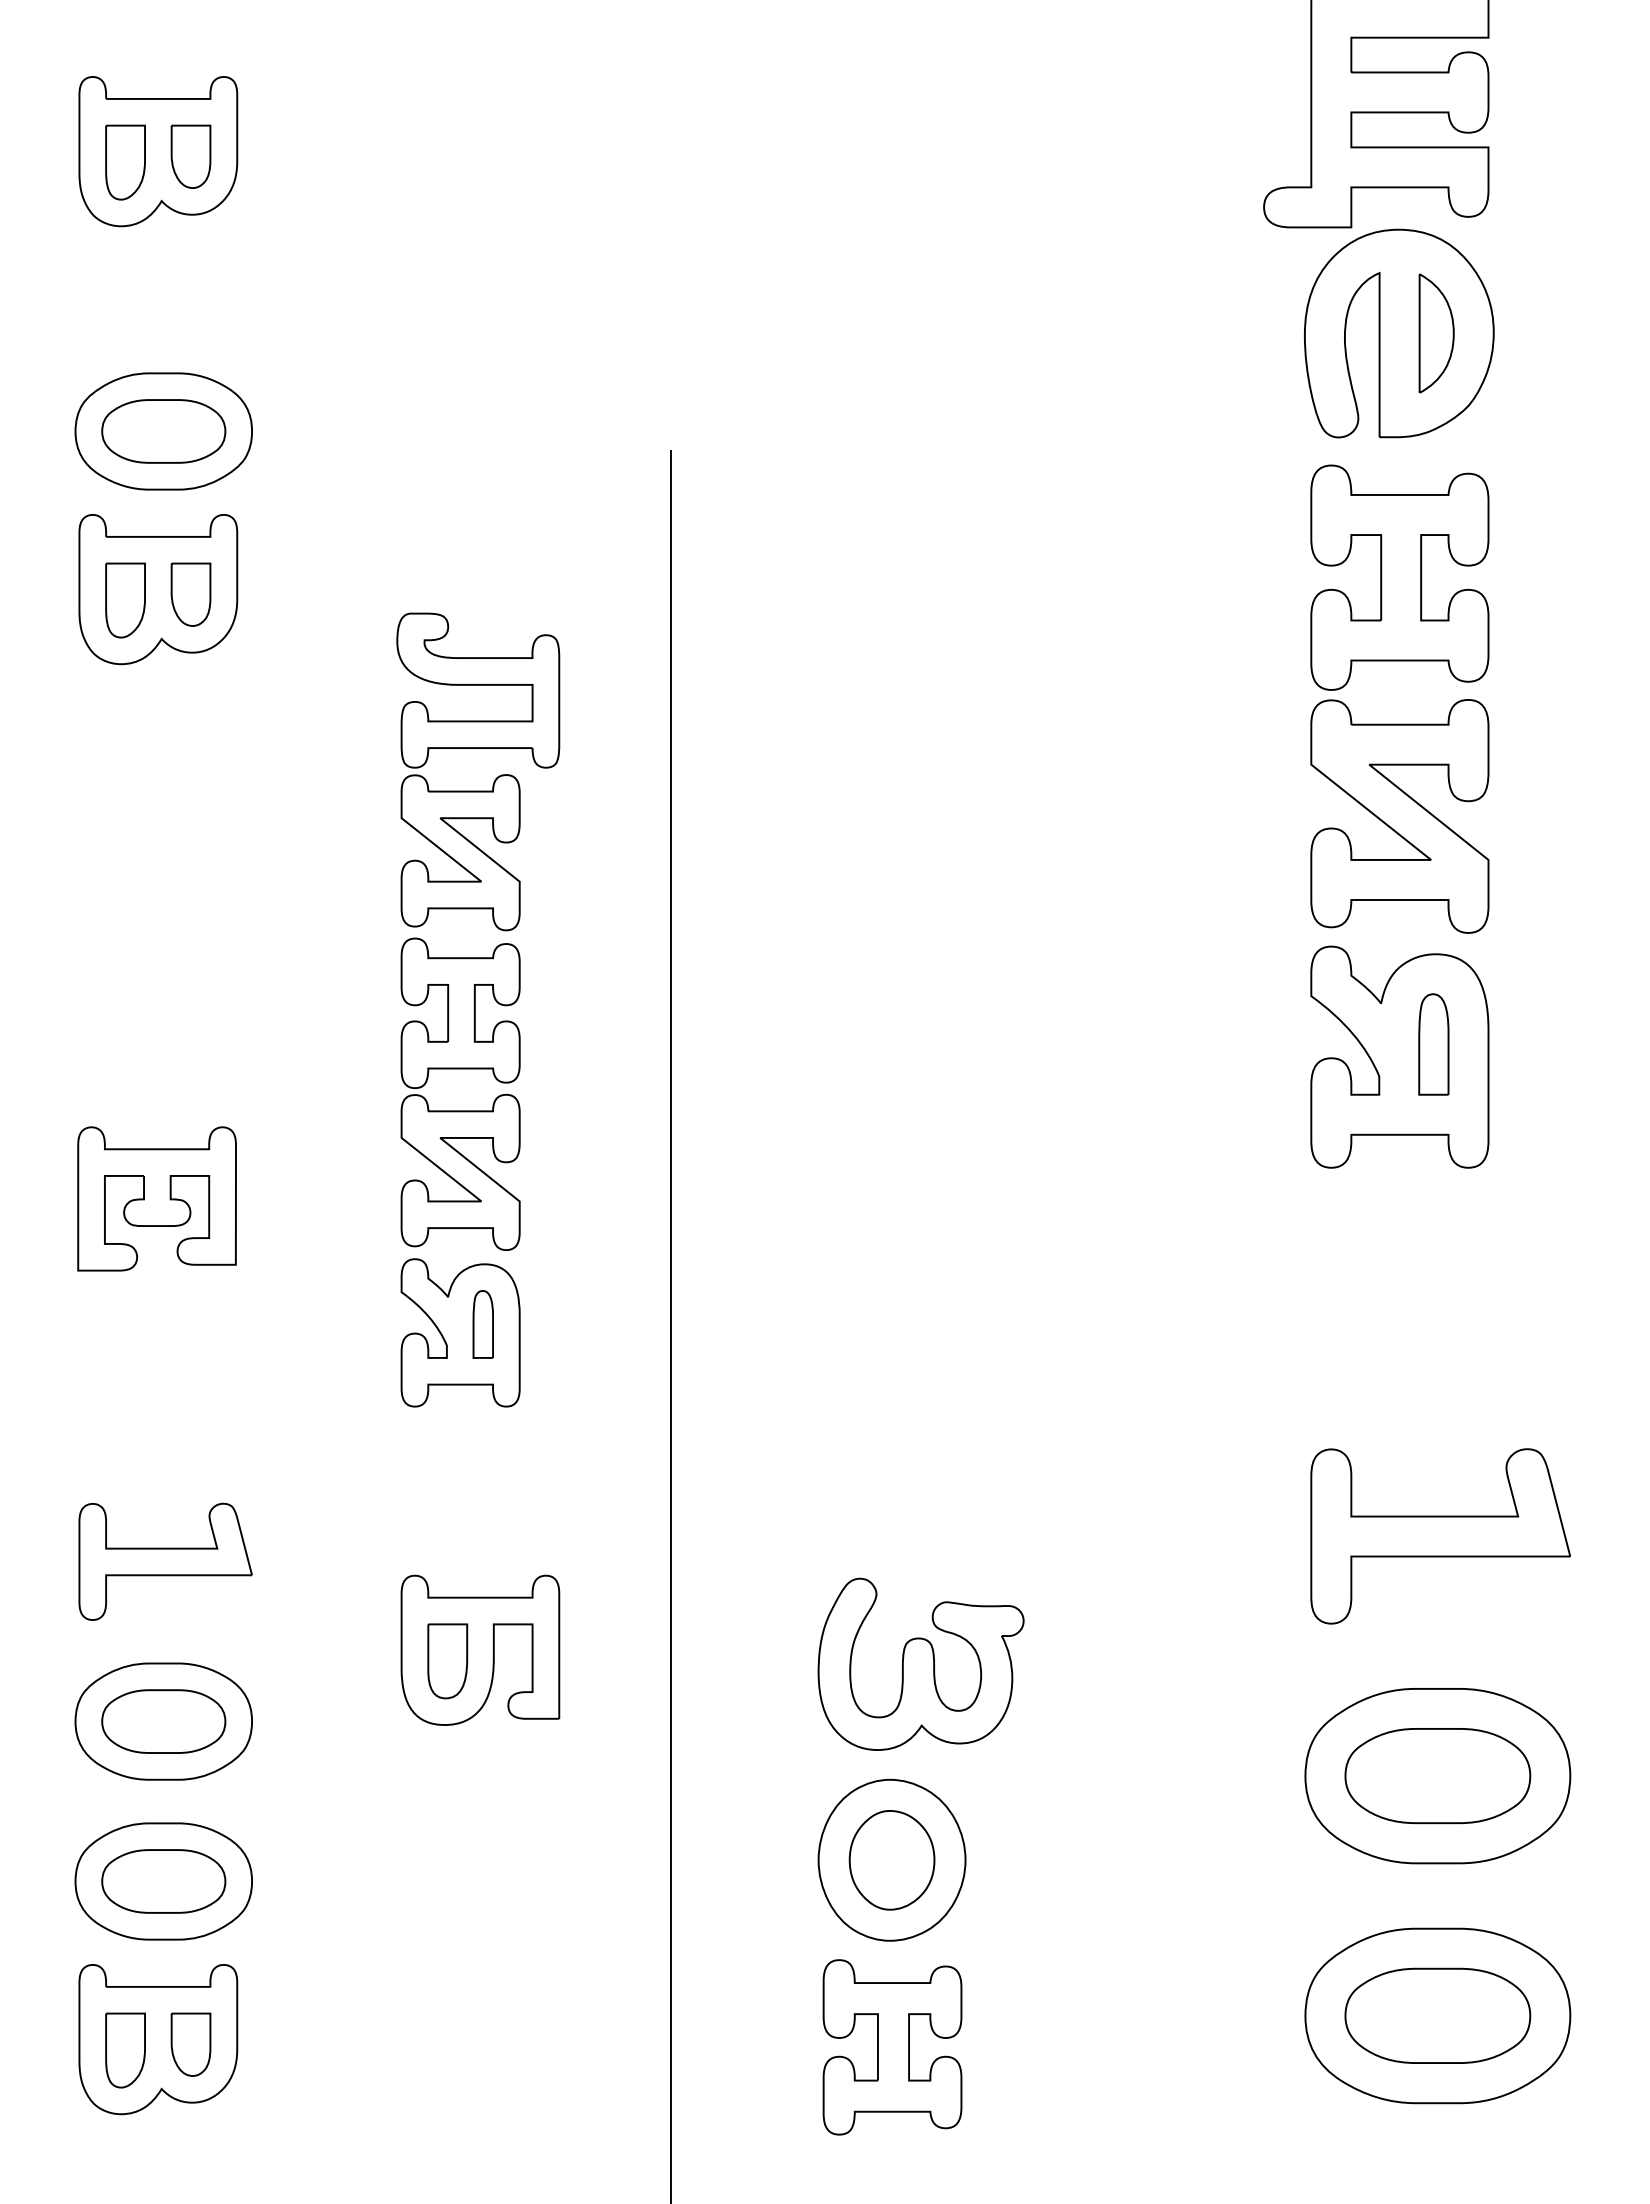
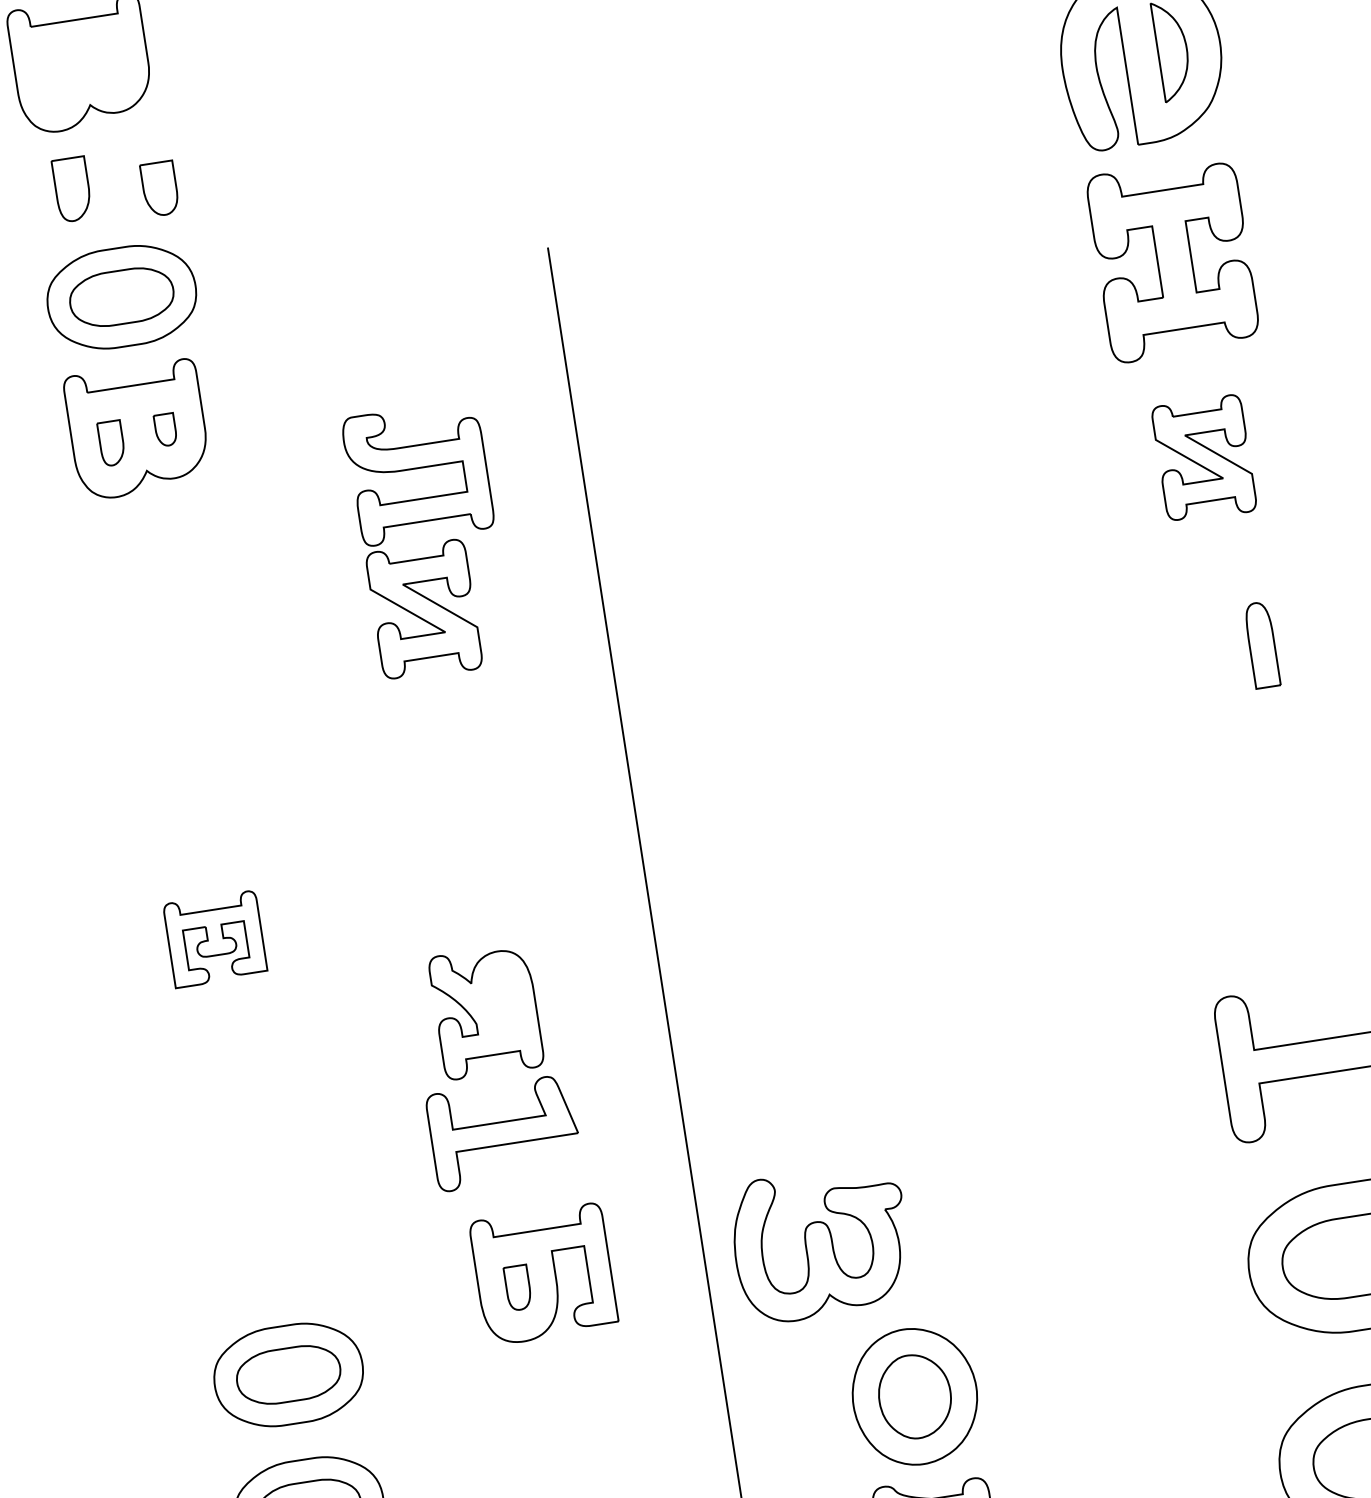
part: (190, 156) -> (159, 188), moved
part: (125, 162) -> (72, 189), moved
part: (190, 594) -> (165, 429), size x0.6
part: (125, 600) -> (111, 443), size x0.7
part: (1399, 816) -> (1203, 459), size x0.6
part: (1399, 1056) -> (1234, 659), removed
part: (460, 1110) -> (457, 826), removed
part: (156, 1198) -> (214, 938), size x0.7
part: (482, 1324) -> (503, 1002), removed
part: (165, 1561) -> (504, 1132), moved
part: (447, 1661) -> (517, 1288), size x0.7
part: (920, 1663) -> (820, 1242), moved

